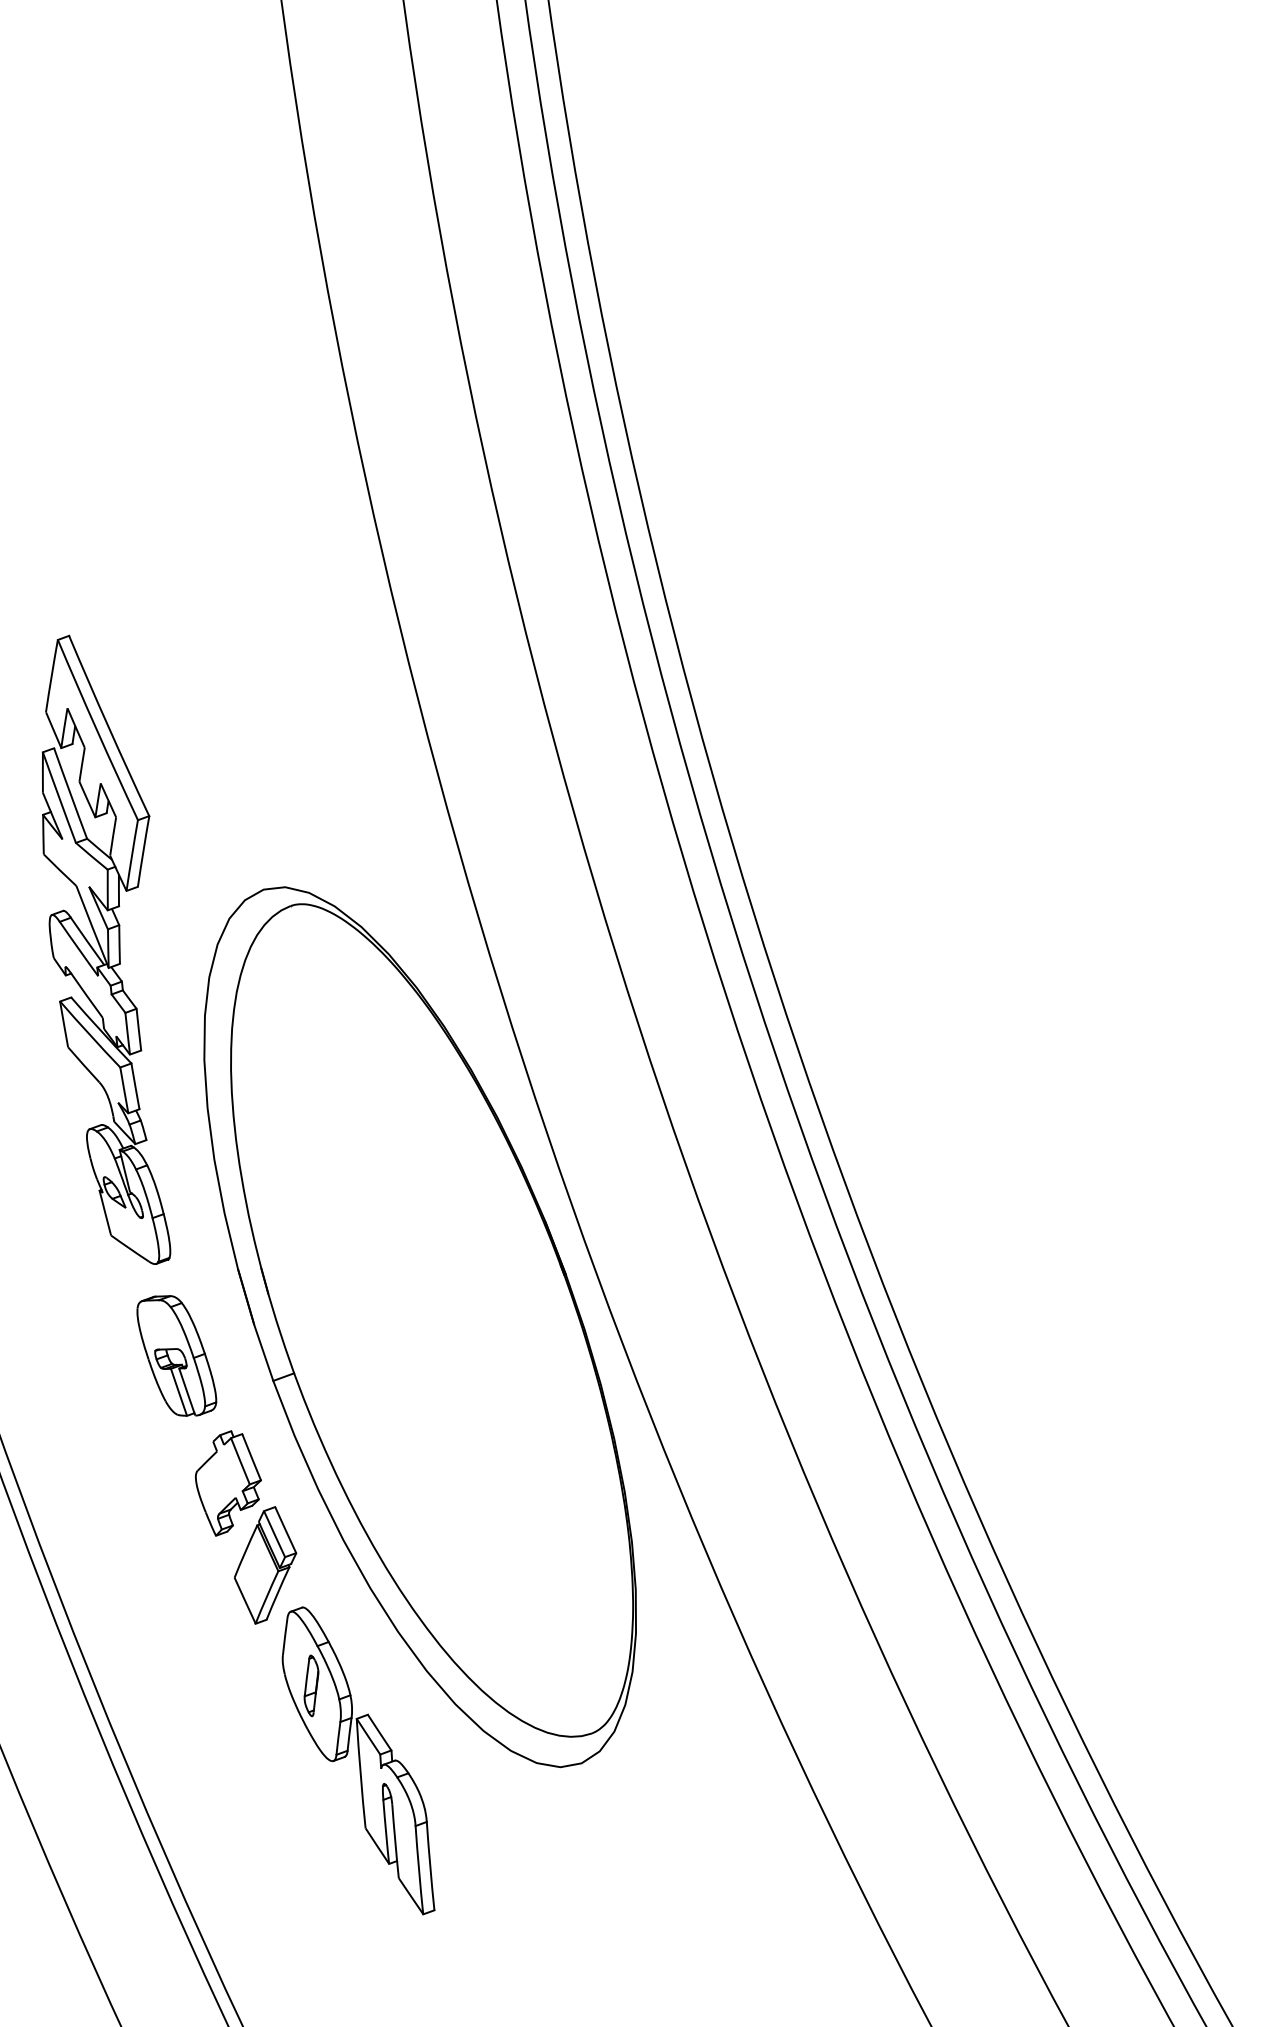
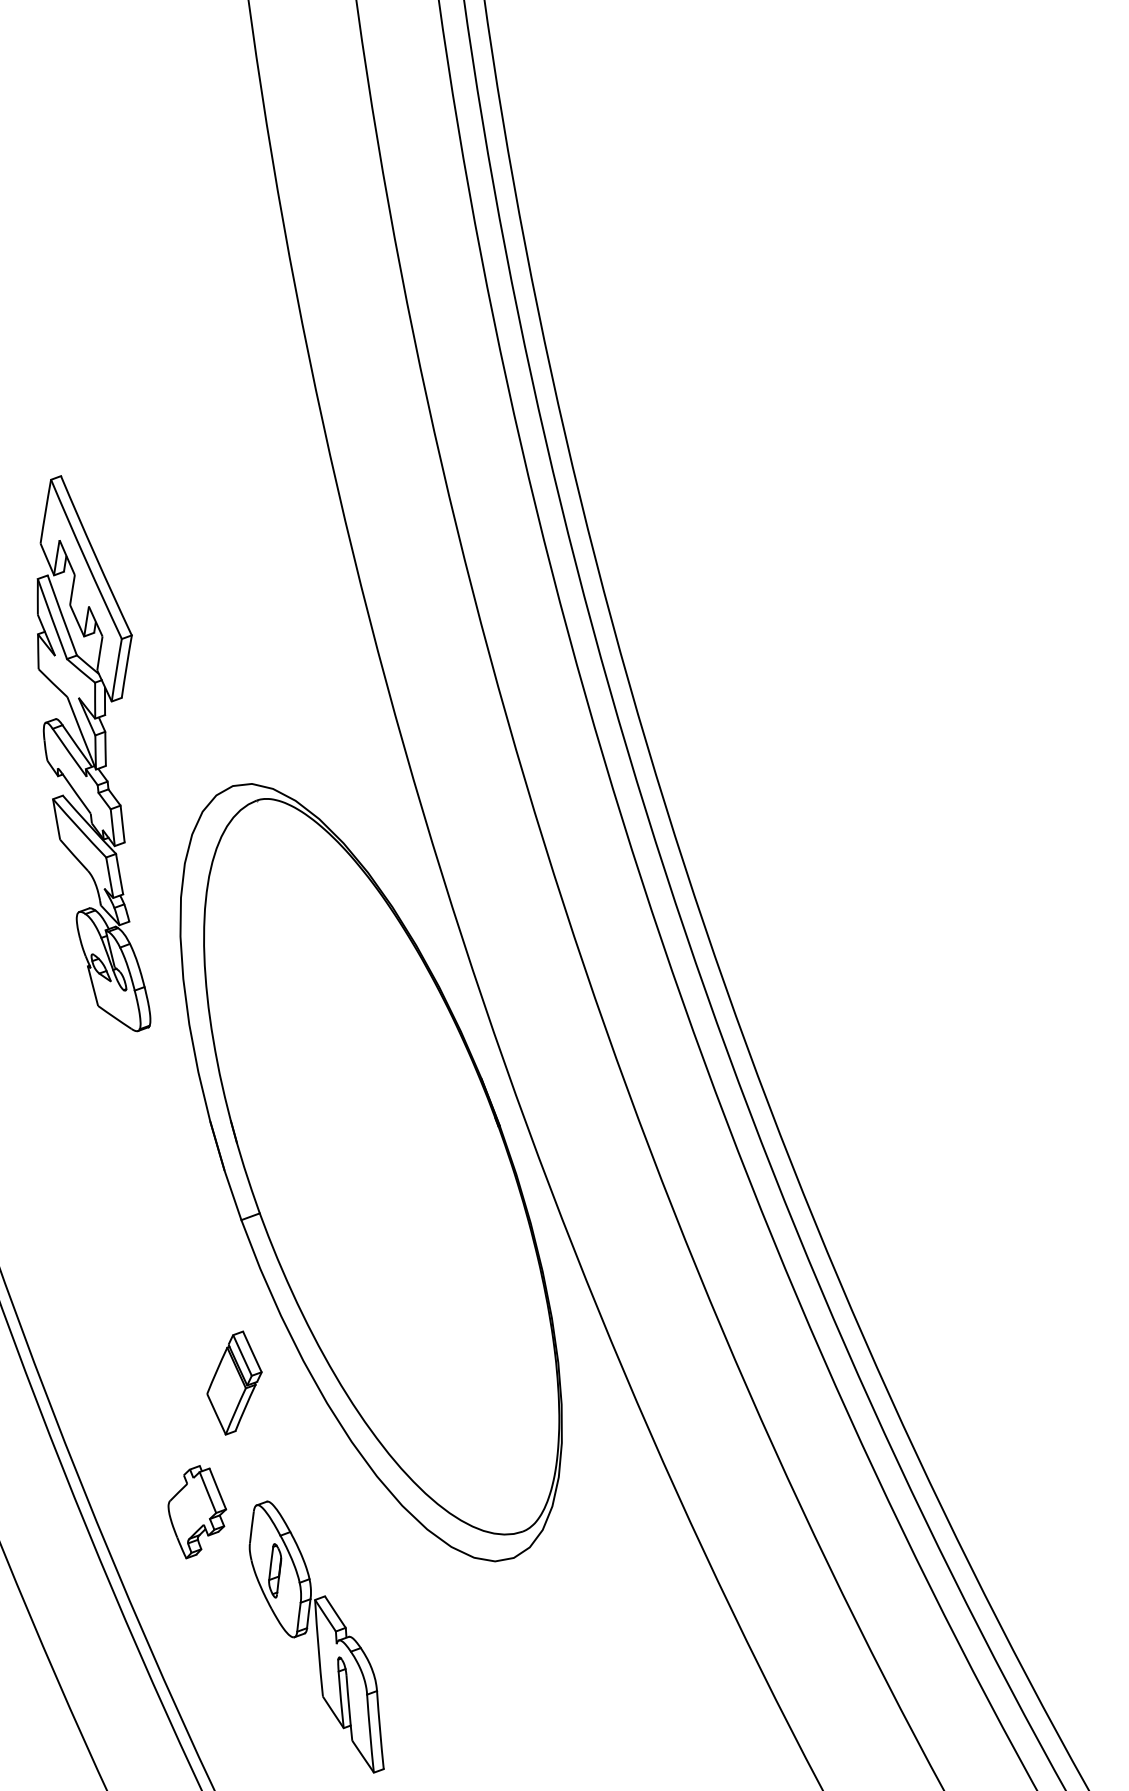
part: (106, 949) -> (94, 753), moved
part: (176, 1355) -> (155, 1197), removed
part: (228, 1483) -> (197, 1512), moved
part: (358, 1760) -> (316, 1636), moved

